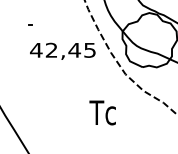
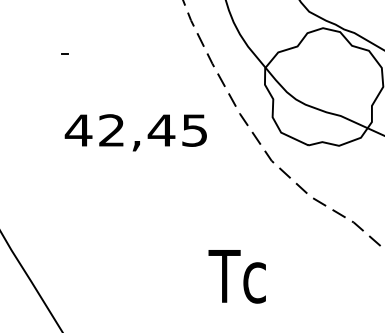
text: (62, 50) -> (135, 130), moved
text: (102, 112) -> (236, 275), moved

